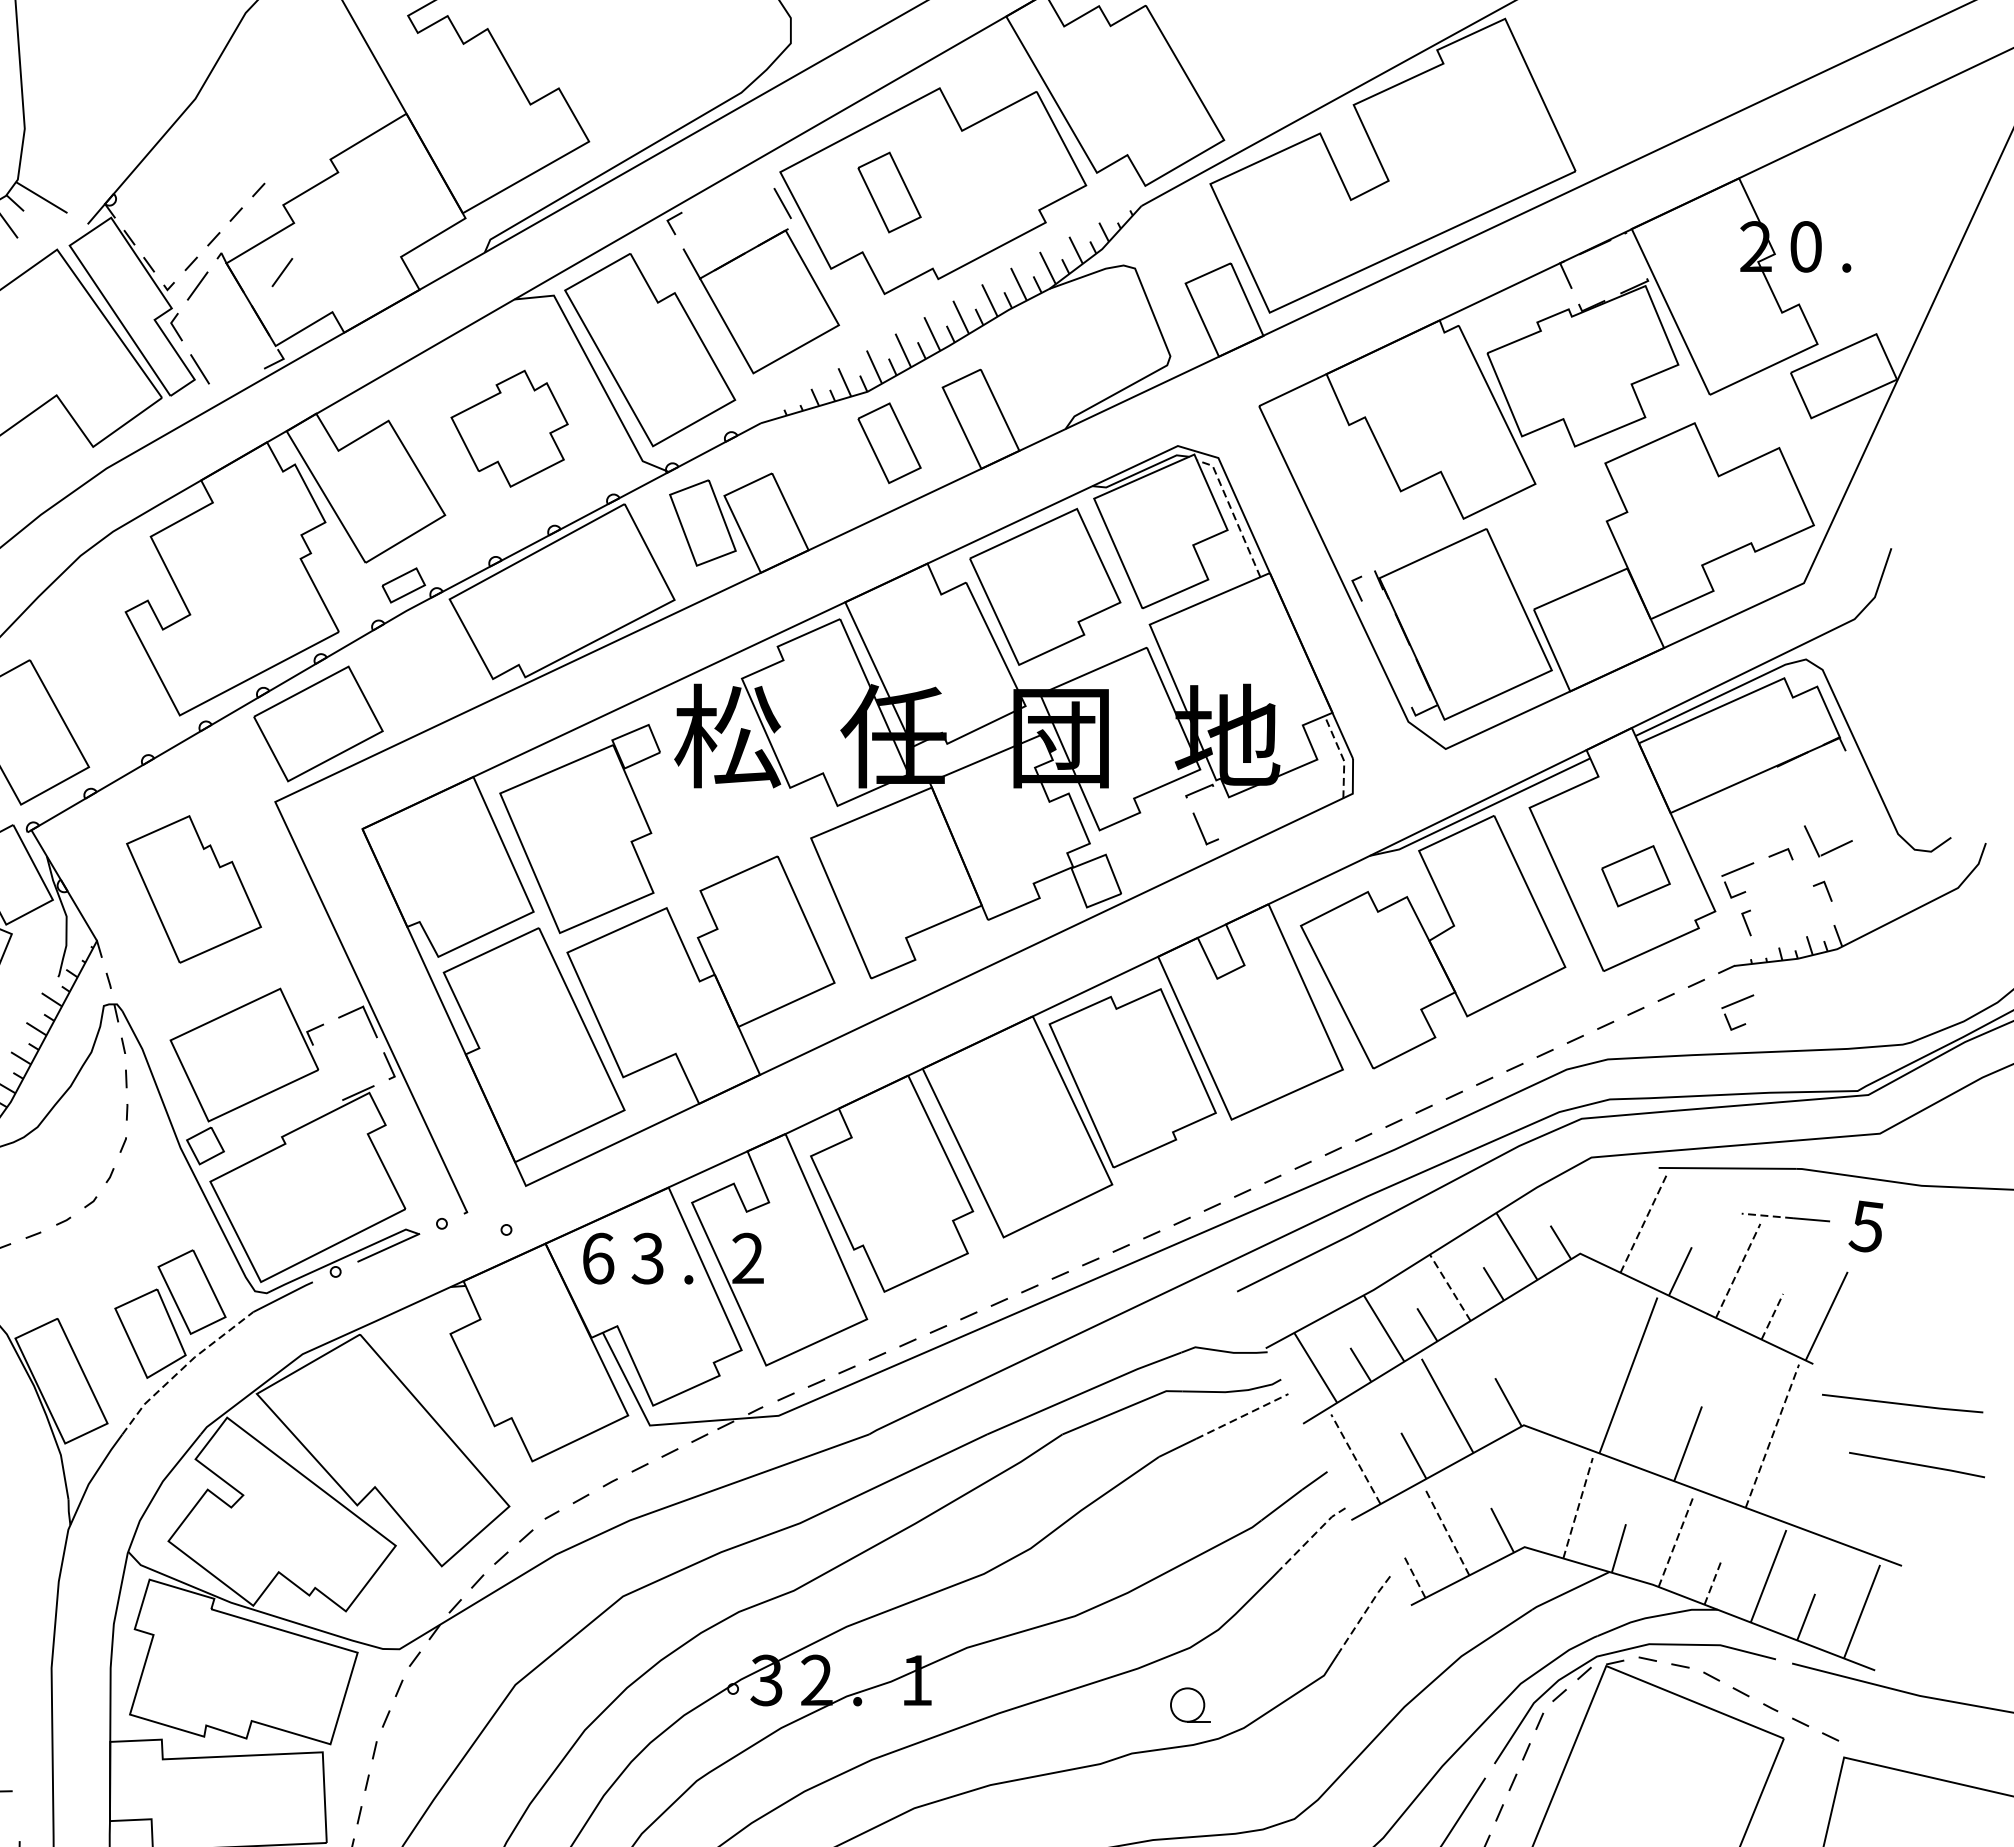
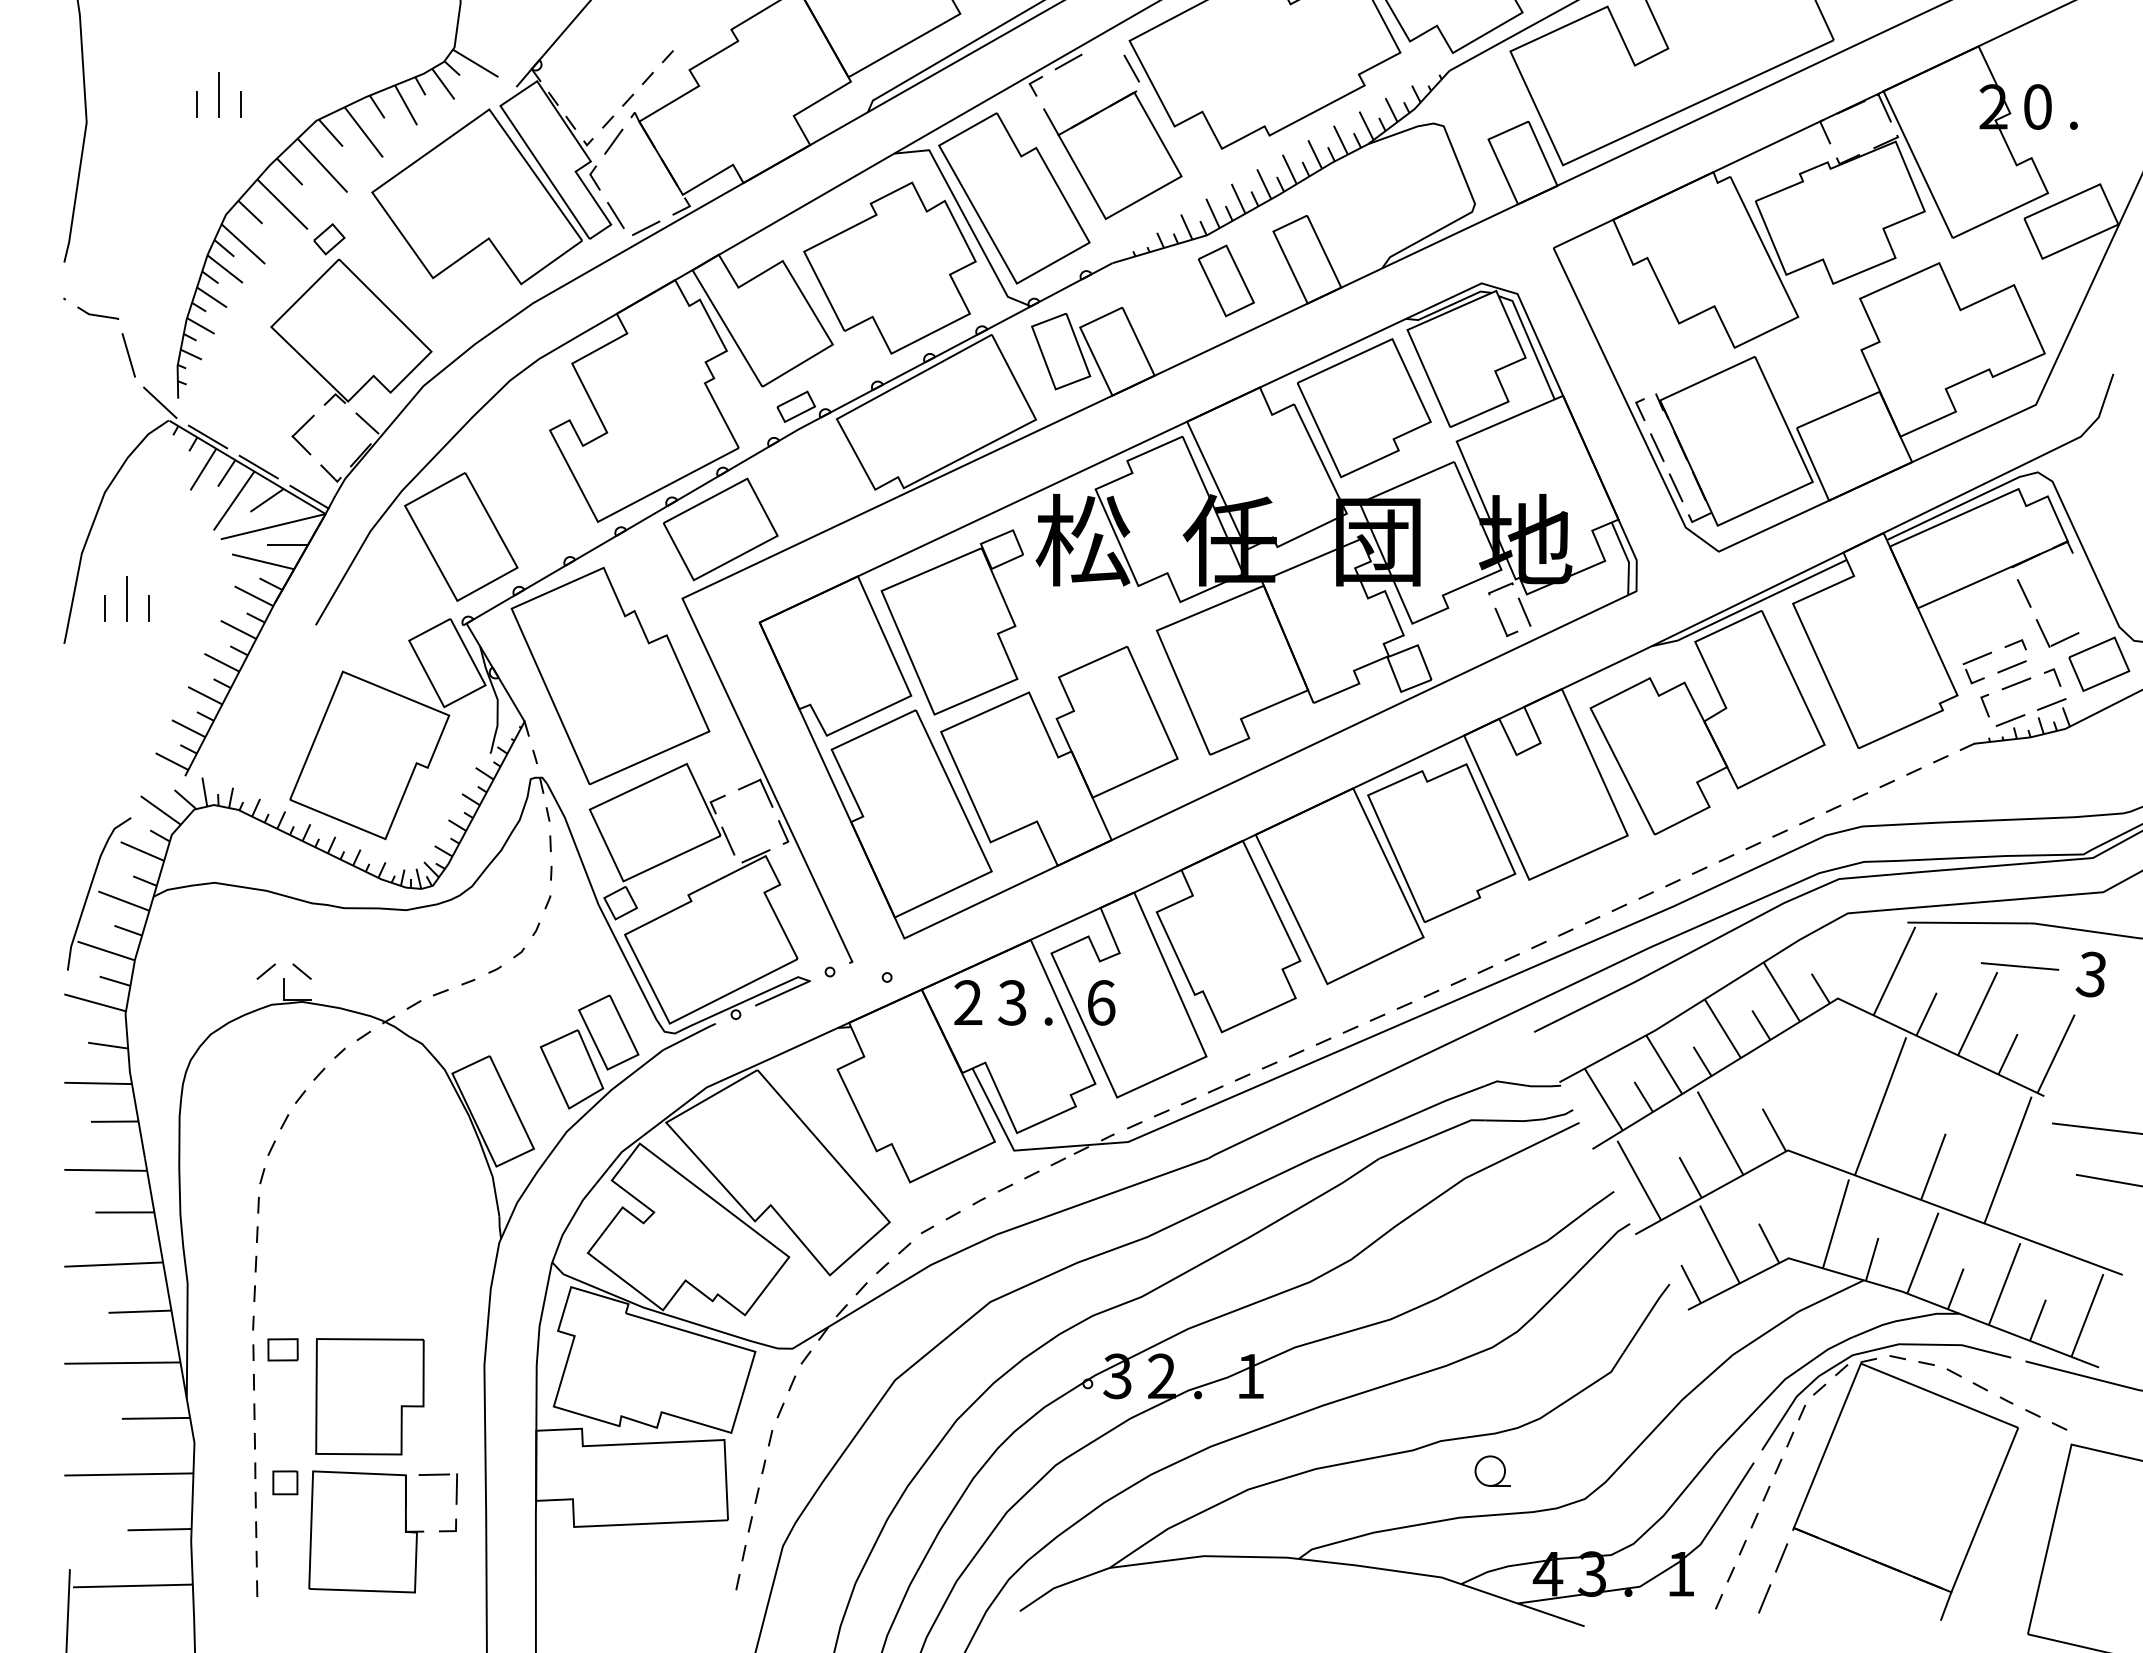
part: (889, 192) -> (1226, 58), removed
line: (711, 195) -> (1068, 61), added
line: (1632, 247) -> (1884, 107), added
line: (282, 272) -> (688, 129), removed
line: (234, 382) -> (646, 227), added
part: (509, 428) -> (889, 267), size x1.67
line: (1233, 512) -> (1530, 342), dashed -> solid
line: (1376, 631) -> (1657, 447), added
line: (1396, 676) -> (1675, 487), added
line: (1342, 756) -> (1627, 558), dashed -> solid
line: (1789, 796) -> (2023, 593), added
line: (1226, 816) -> (1524, 611), added
part: (1636, 875) -> (2099, 663), moved
line: (1776, 878) -> (2011, 666), added
part: (194, 888) -> (610, 675), size x1.67
line: (1781, 897) -> (2016, 683), added
line: (1821, 921) -> (2051, 704), added
line: (1775, 939) -> (2010, 720), added
part: (1733, 1005) -> (1973, 778), removed
line: (327, 1075) -> (728, 840), added
line: (1767, 1216) -> (2003, 965), dashed -> solid
line: (1644, 1223) -> (1894, 971), dashed -> solid
text: (1865, 1226) -> (2090, 974), 5 -> 3
text: (598, 1258) -> (968, 1002), 6 -> 2
text: (748, 1258) -> (1101, 1002), 2 -> 6
line: (1737, 1270) -> (1977, 1013), dashed -> solid
line: (1449, 1287) -> (1722, 1028), dashed -> solid
line: (1772, 1315) -> (2008, 1053), dashed -> solid
line: (182, 1367) -> (600, 1099), dashed -> solid
line: (1243, 1416) -> (1539, 1142), dashed -> solid
line: (1772, 1436) -> (2008, 1160), dashed -> solid
line: (1356, 1459) -> (1639, 1180), dashed -> solid
line: (1578, 1507) -> (1836, 1223), dashed -> solid
line: (1446, 1531) -> (1719, 1244), dashed -> solid
line: (1310, 1537) -> (1599, 1249), dashed -> solid
line: (1676, 1540) -> (1923, 1252), dashed -> solid
line: (1413, 1575) -> (1690, 1283), dashed -> solid
line: (1713, 1581) -> (1955, 1288), dashed -> solid
line: (1364, 1613) -> (1646, 1317), dashed -> solid
part: (1190, 1704) -> (1492, 1470), moved
line: (20, 1807) -> (456, 1488), added

